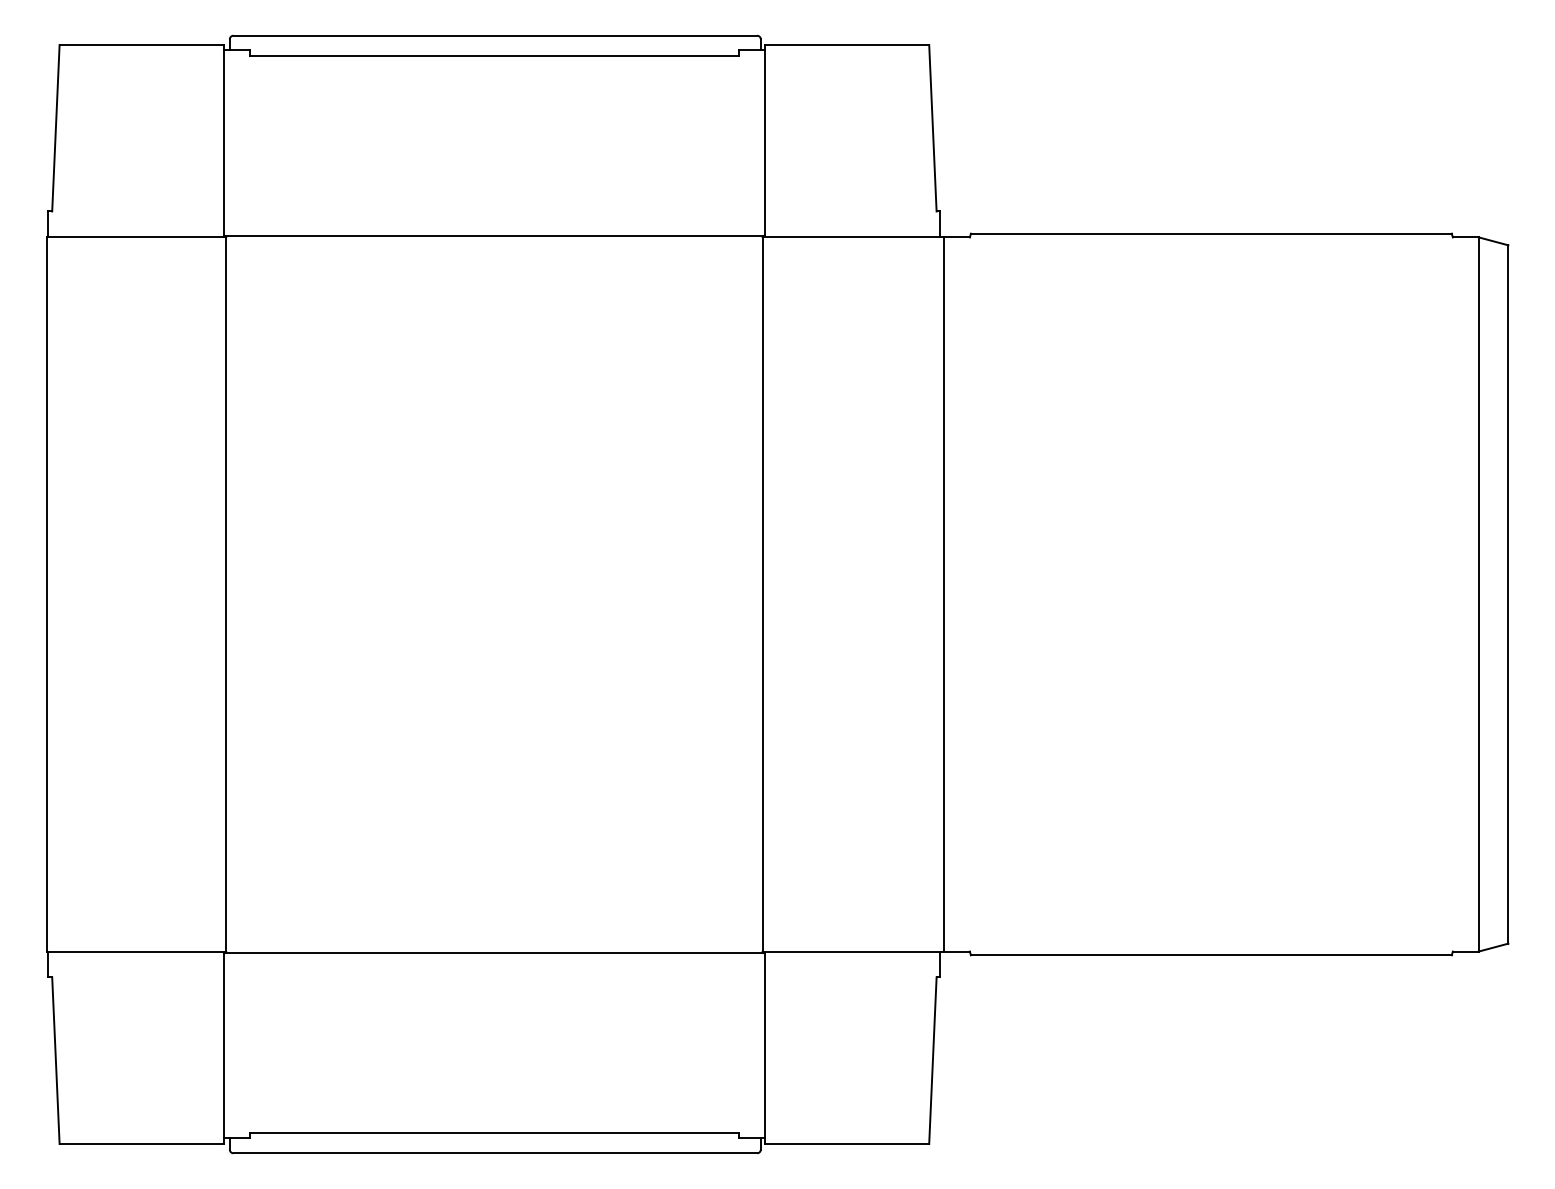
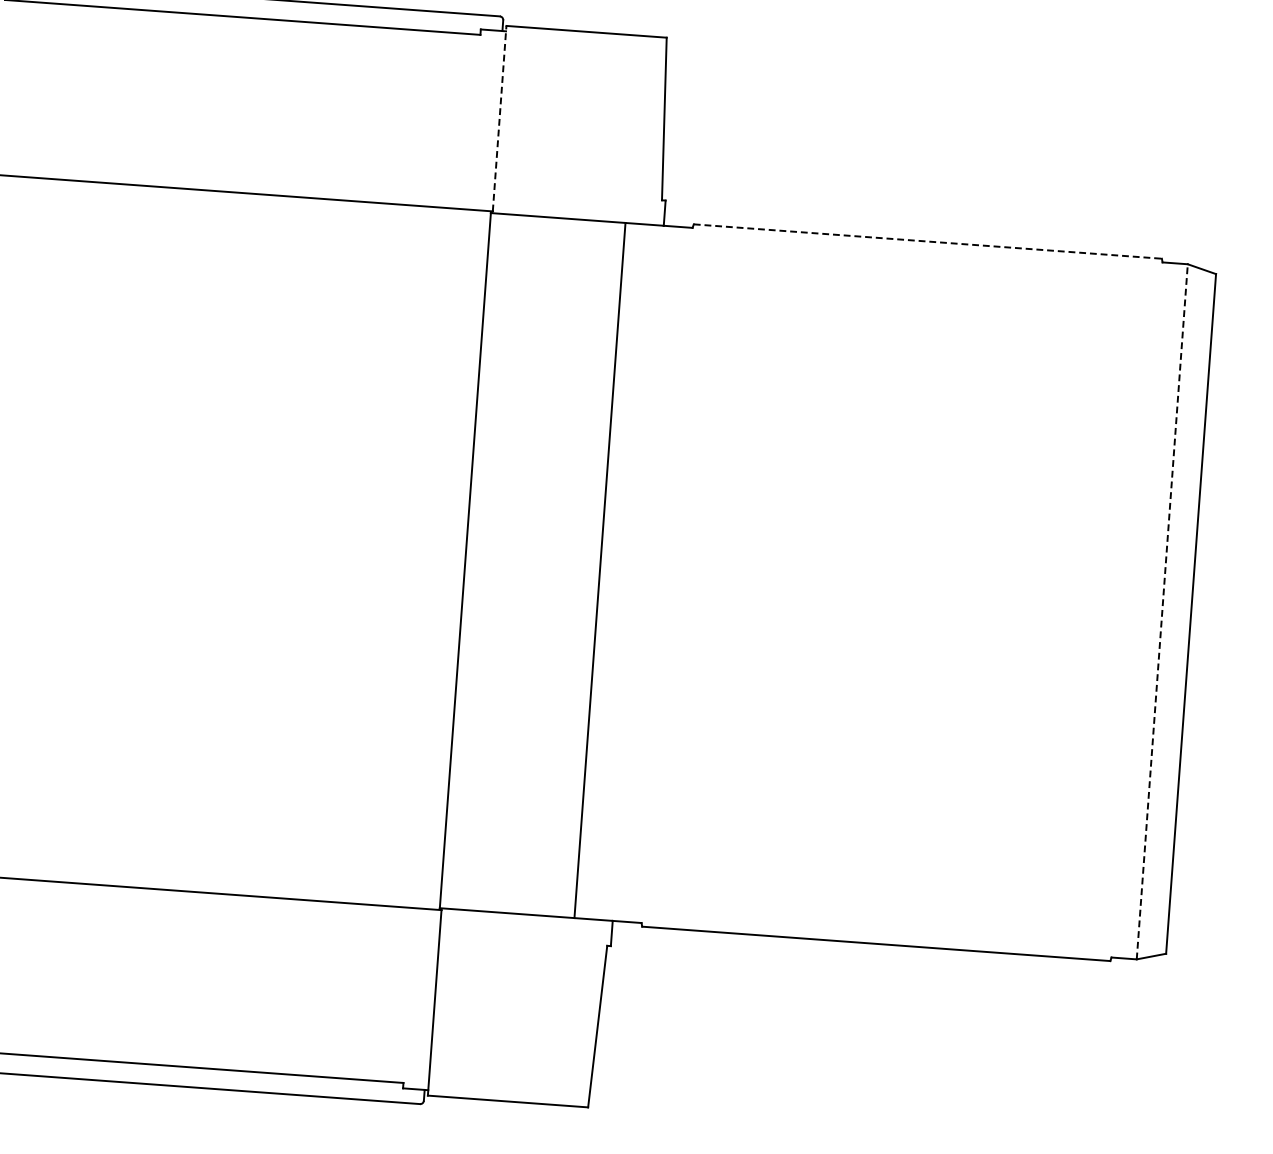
line: (764, 139) -> (499, 117), solid -> dashed
line: (1211, 233) -> (927, 241), solid -> dashed
line: (1478, 593) -> (1162, 610), solid -> dashed
line: (944, 594) -> (600, 570), moved

